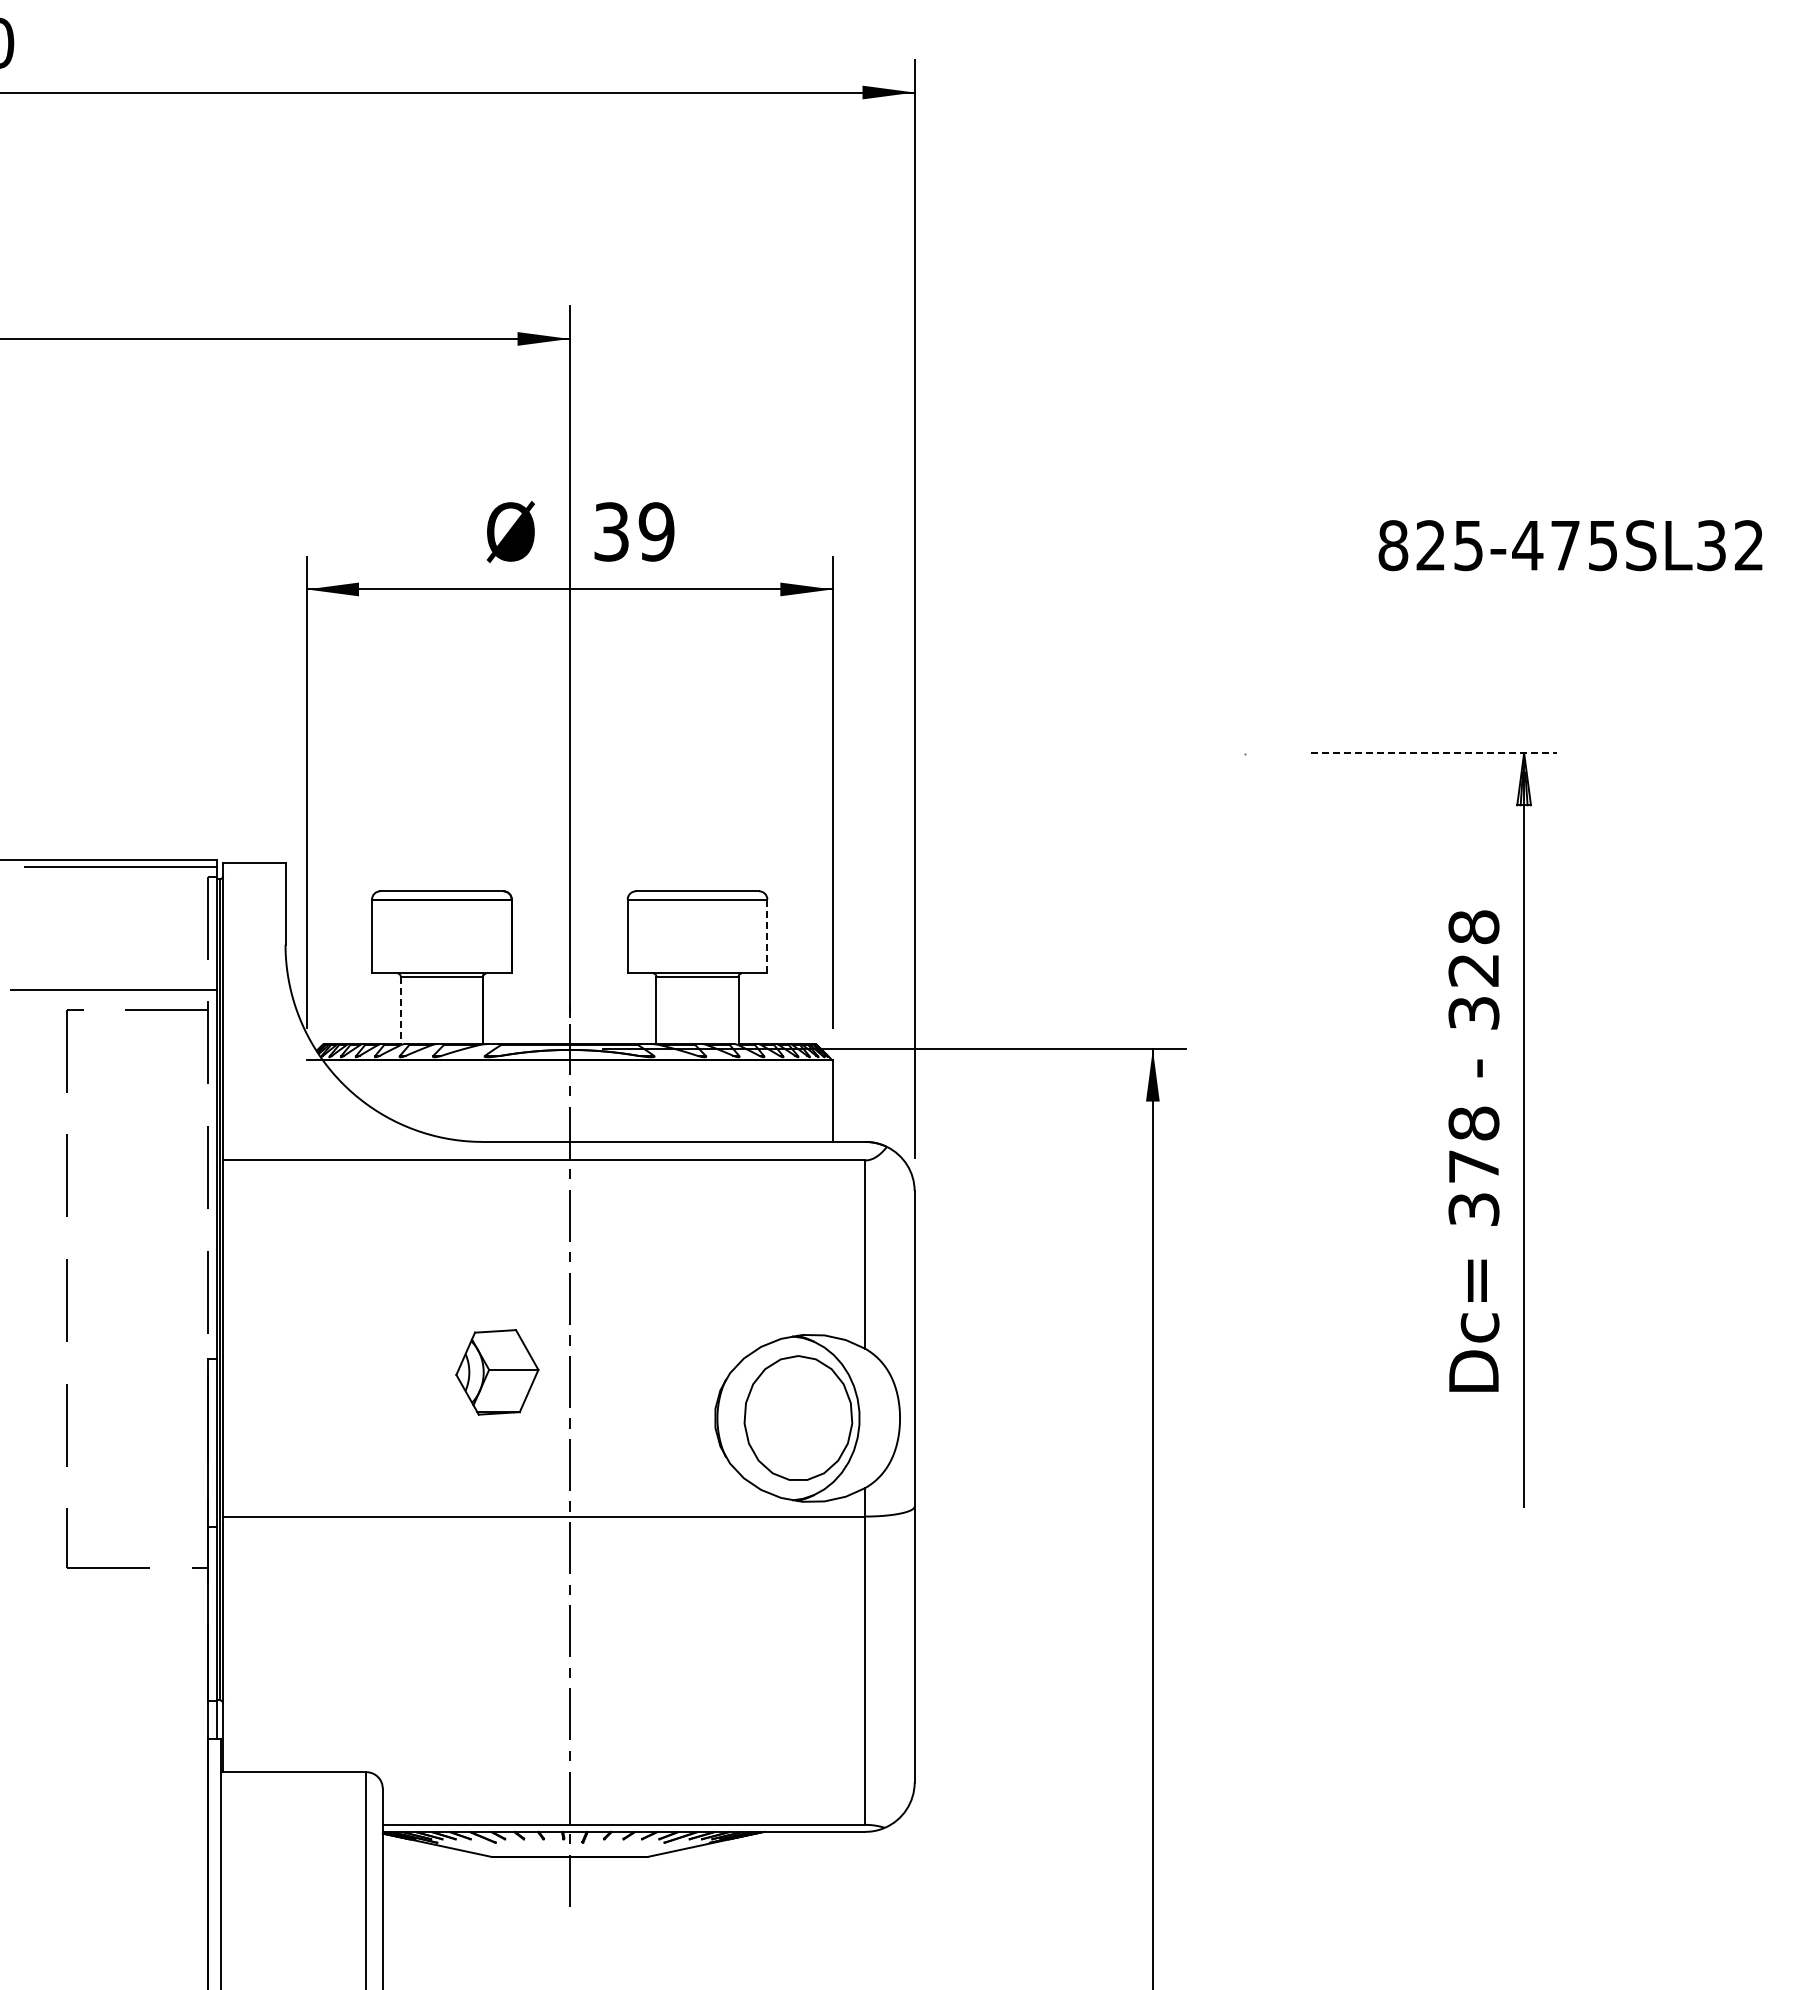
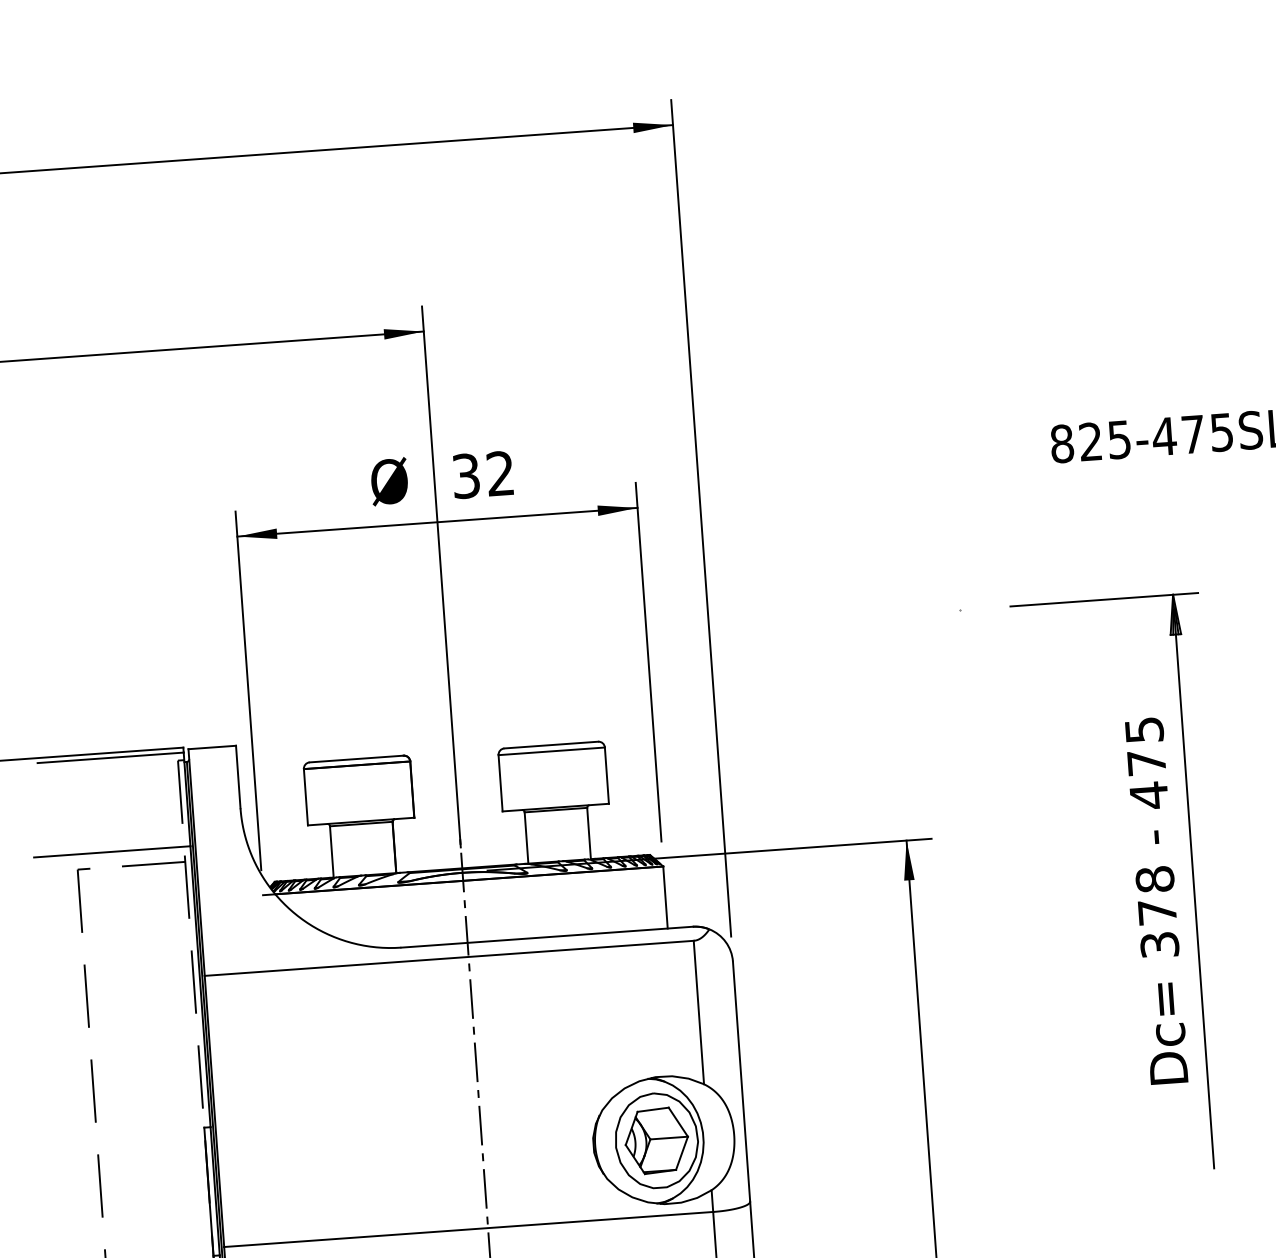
text: (656, 531) -> (500, 473), 39 -> 32
line: (1434, 753) -> (1104, 599), dashed -> solid
line: (767, 936) -> (607, 775), dashed -> solid
text: (1473, 970) -> (1146, 763), 328 -> 475
line: (400, 1011) -> (331, 852), dashed -> solid
part: (497, 1372) -> (656, 1140), moved

